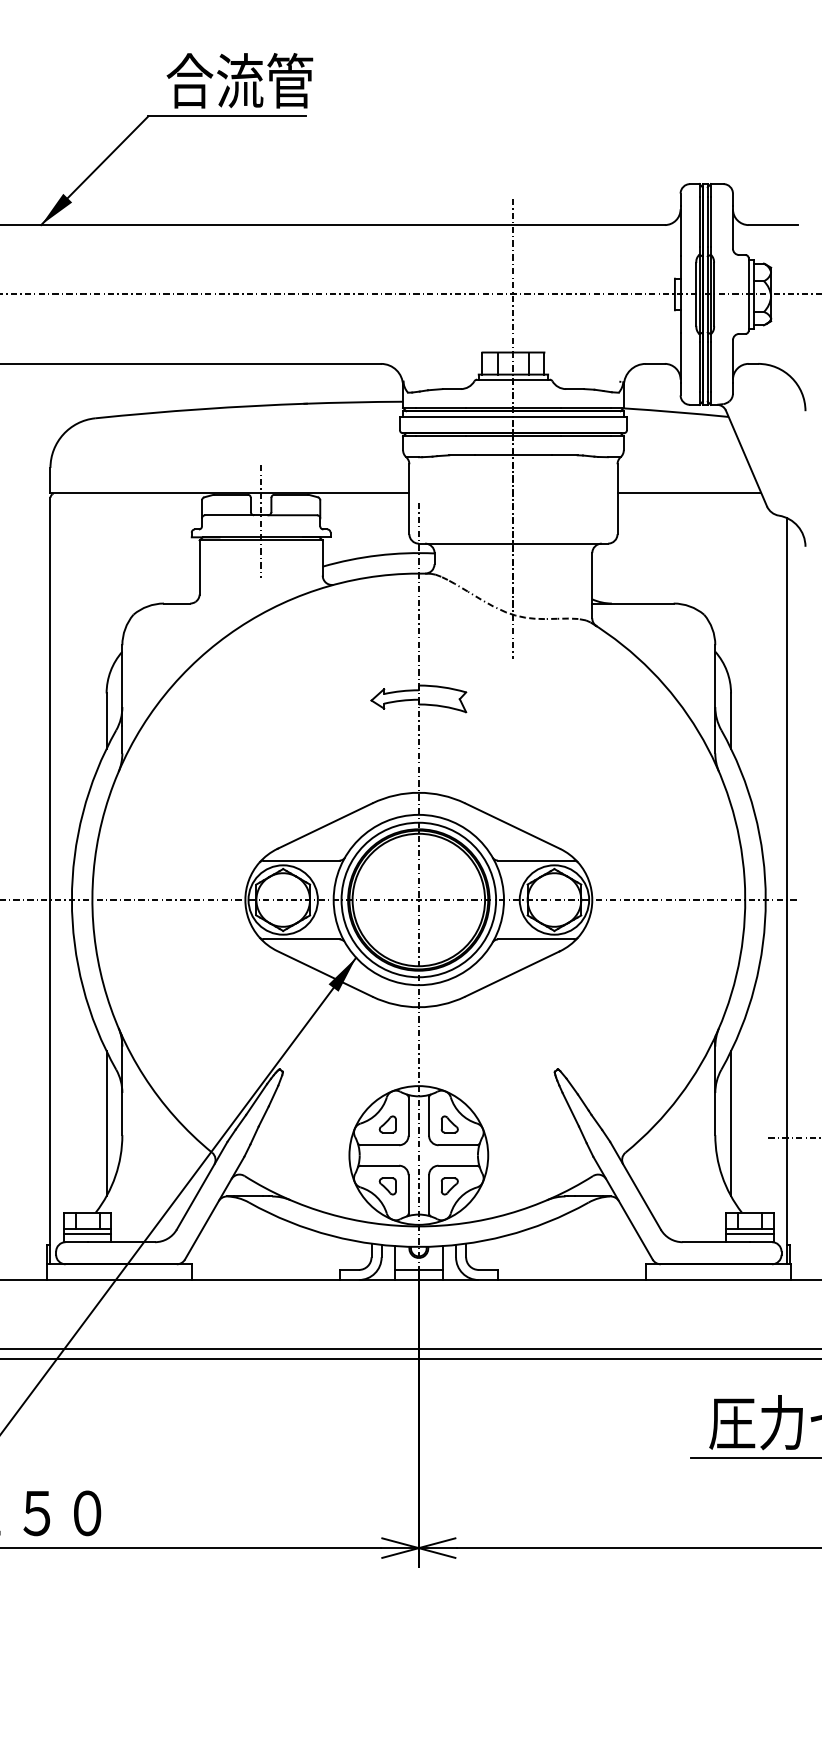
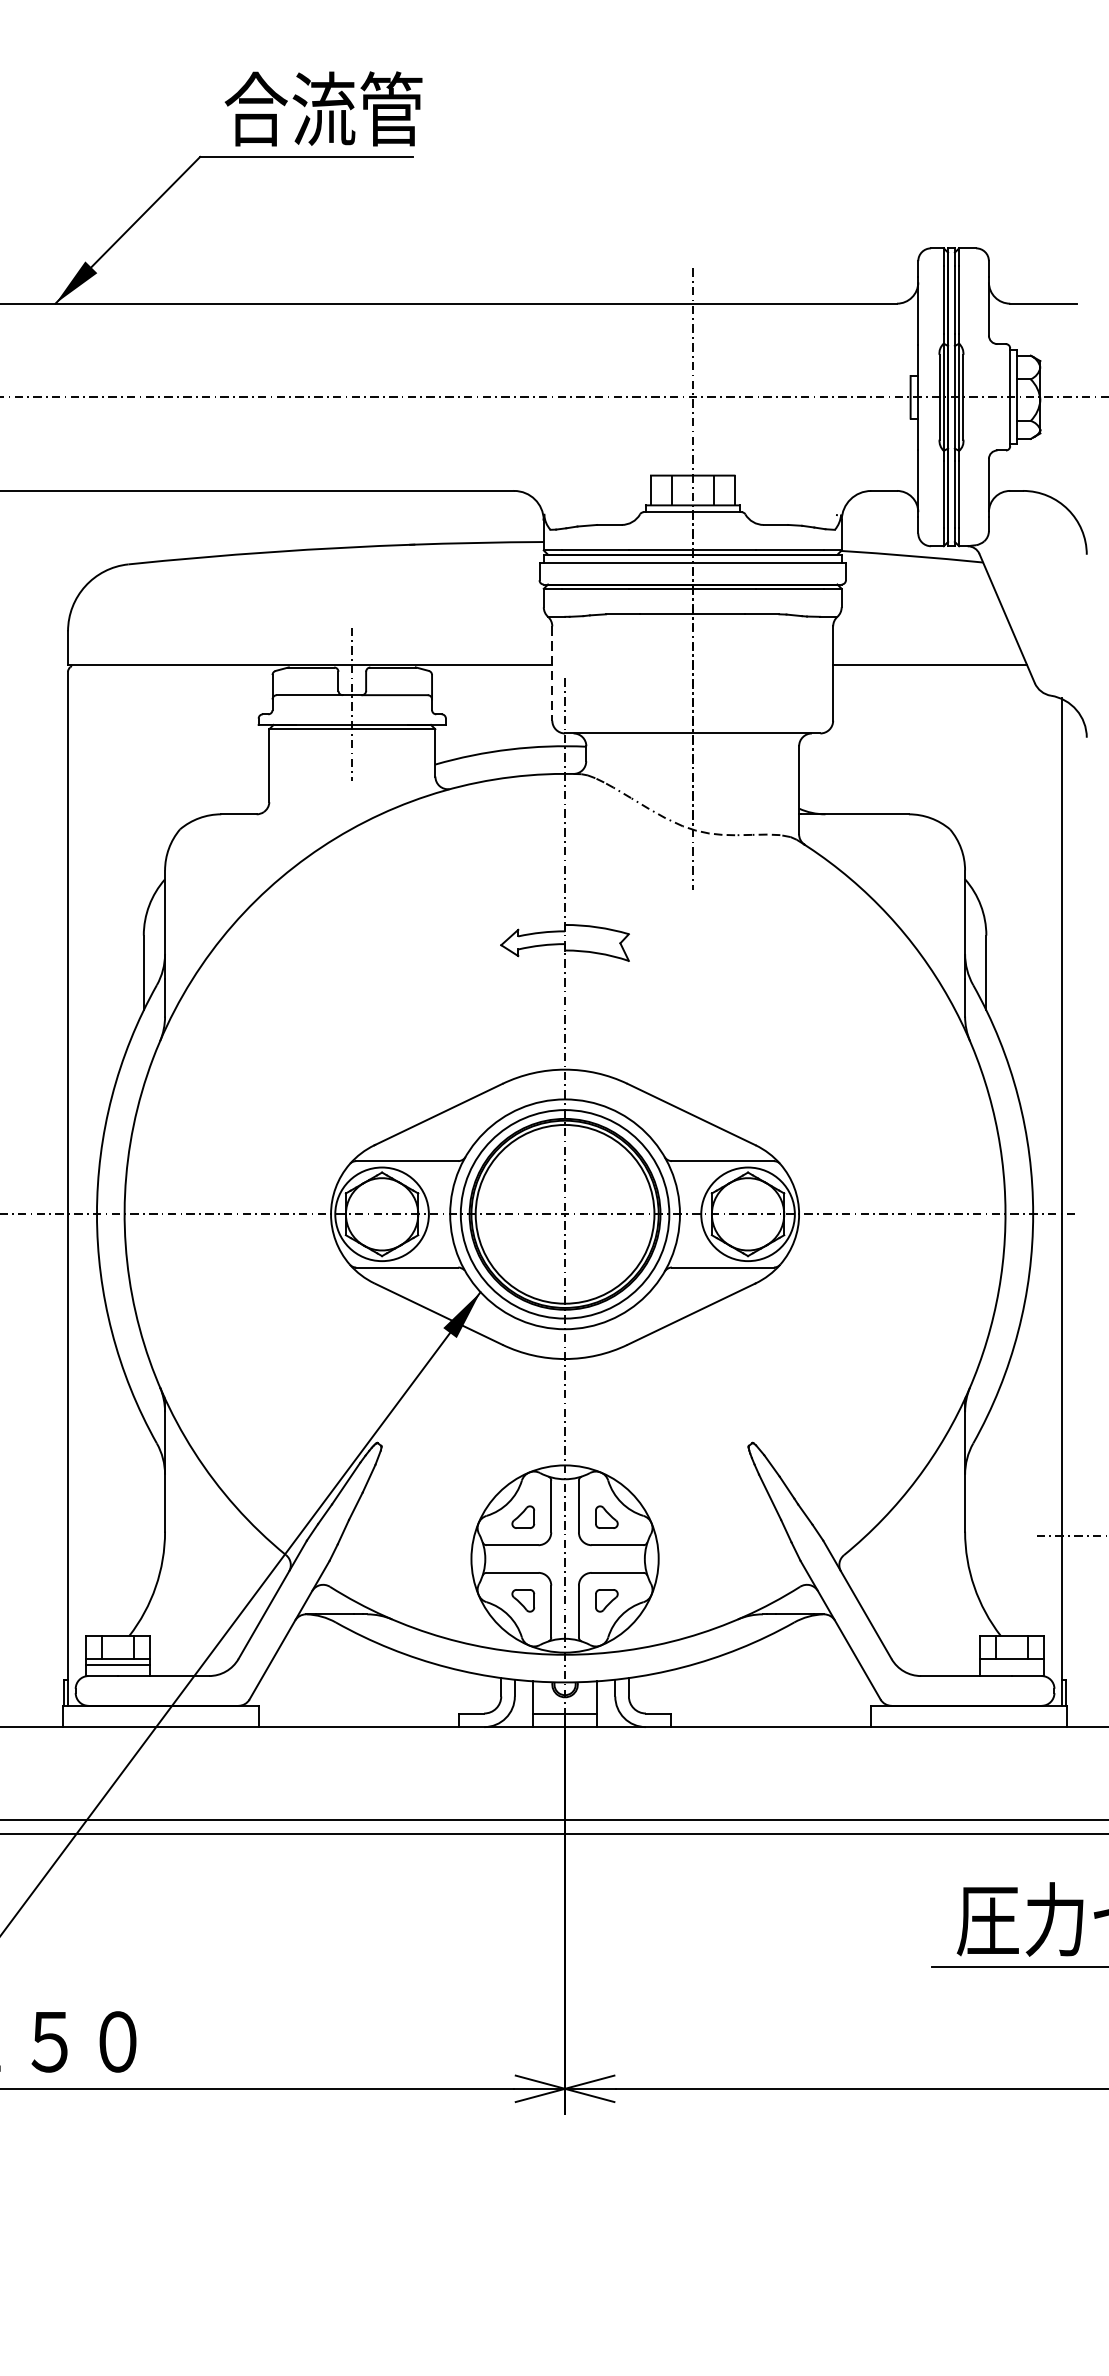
line: (409, 499) -> (552, 673), solid -> dashed
line: (106, 1123) -> (143, 1515), removed
line: (731, 1123) -> (986, 1515), removed
line: (749, 1234) -> (1011, 1665), removed

